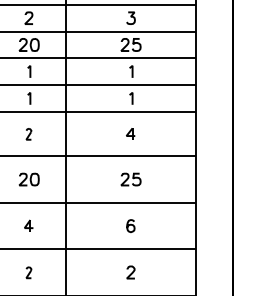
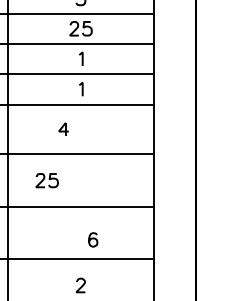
part: (130, 133) -> (63, 128), moved
part: (130, 179) -> (46, 180), moved
curve: (130, 225) -> (92, 239), moved

